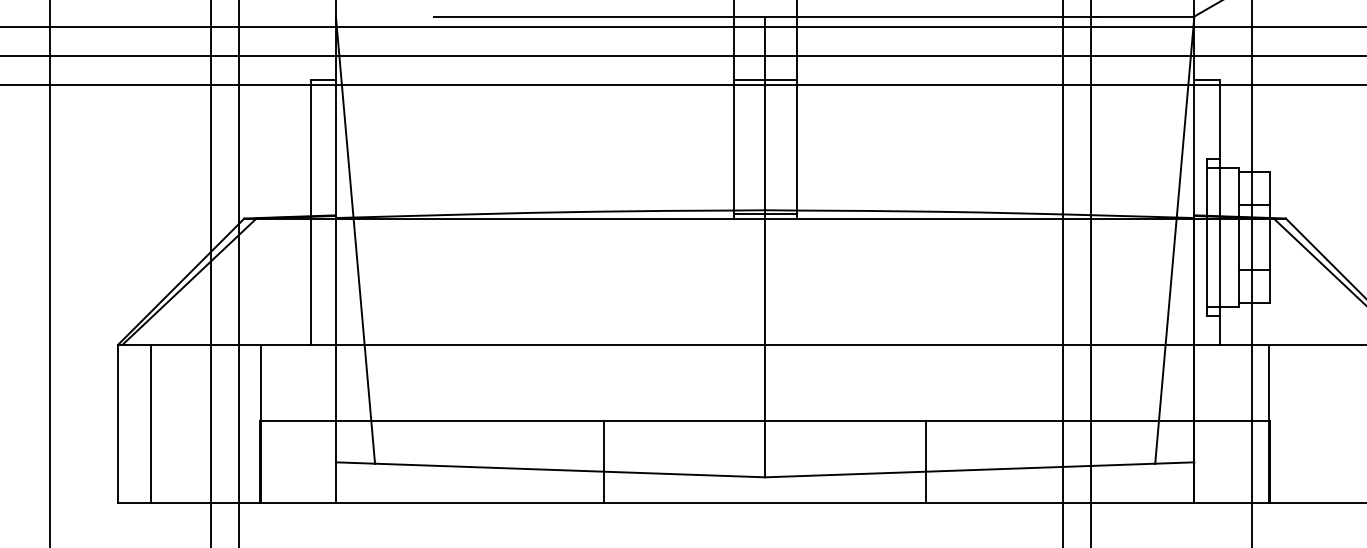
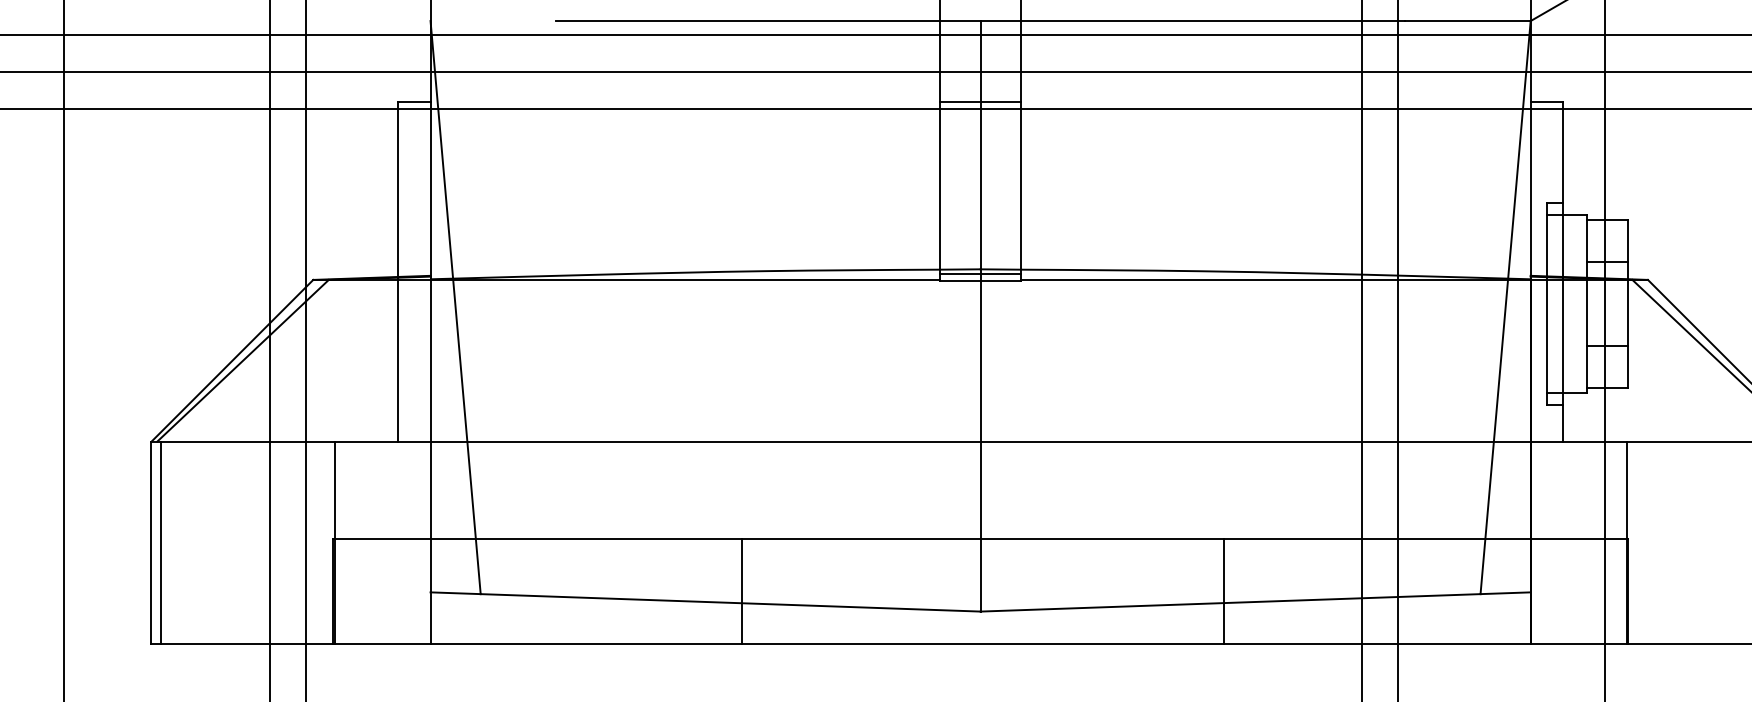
line: (150, 423) -> (160, 542), moved
line: (604, 460) -> (741, 590), moved
line: (925, 460) -> (1223, 590), moved

